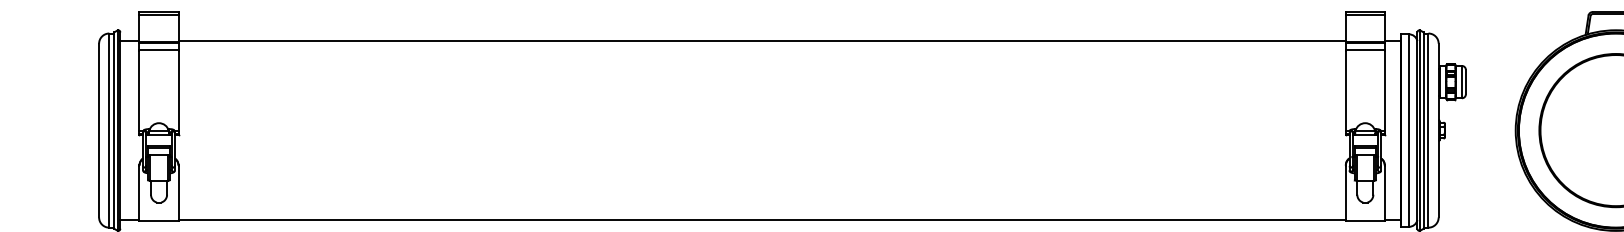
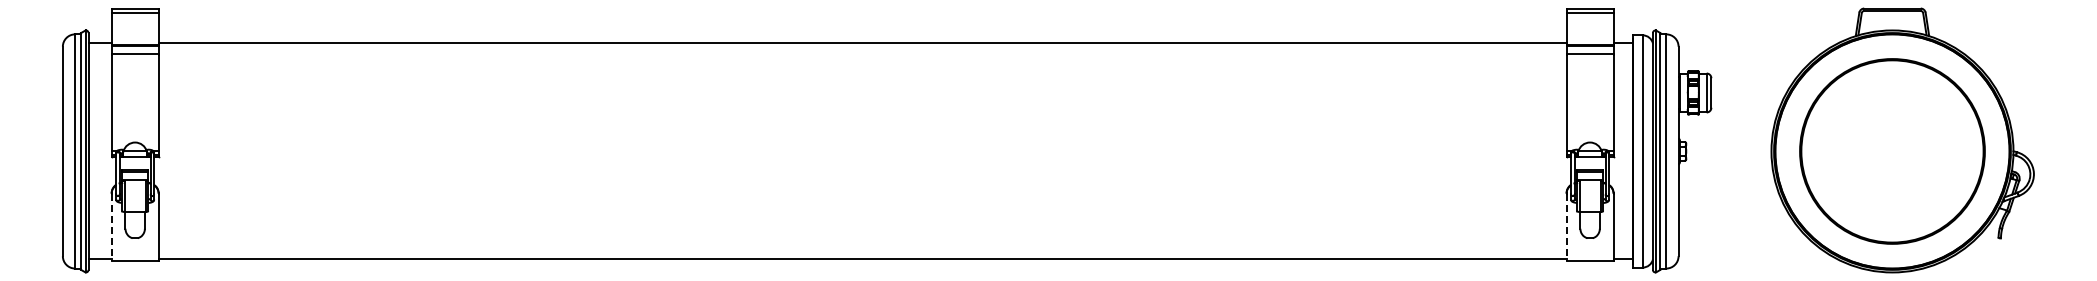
line: (139, 193) -> (111, 227), solid -> dashed
line: (1345, 193) -> (1566, 227), solid -> dashed

